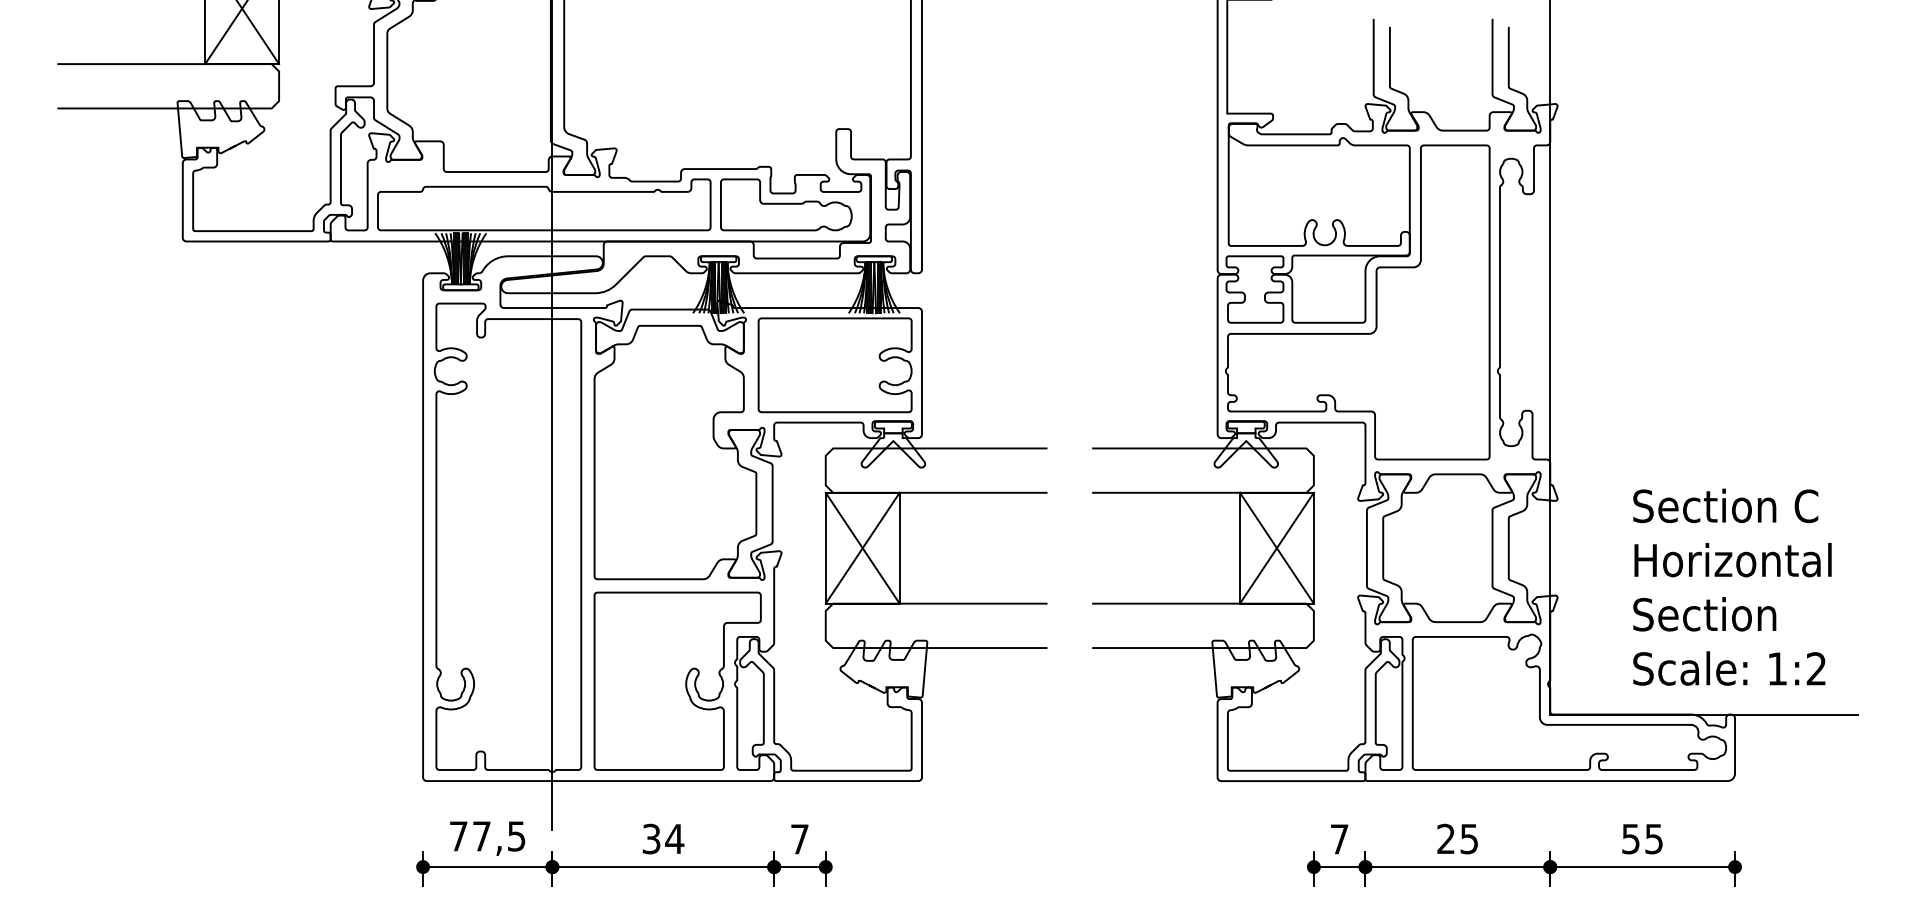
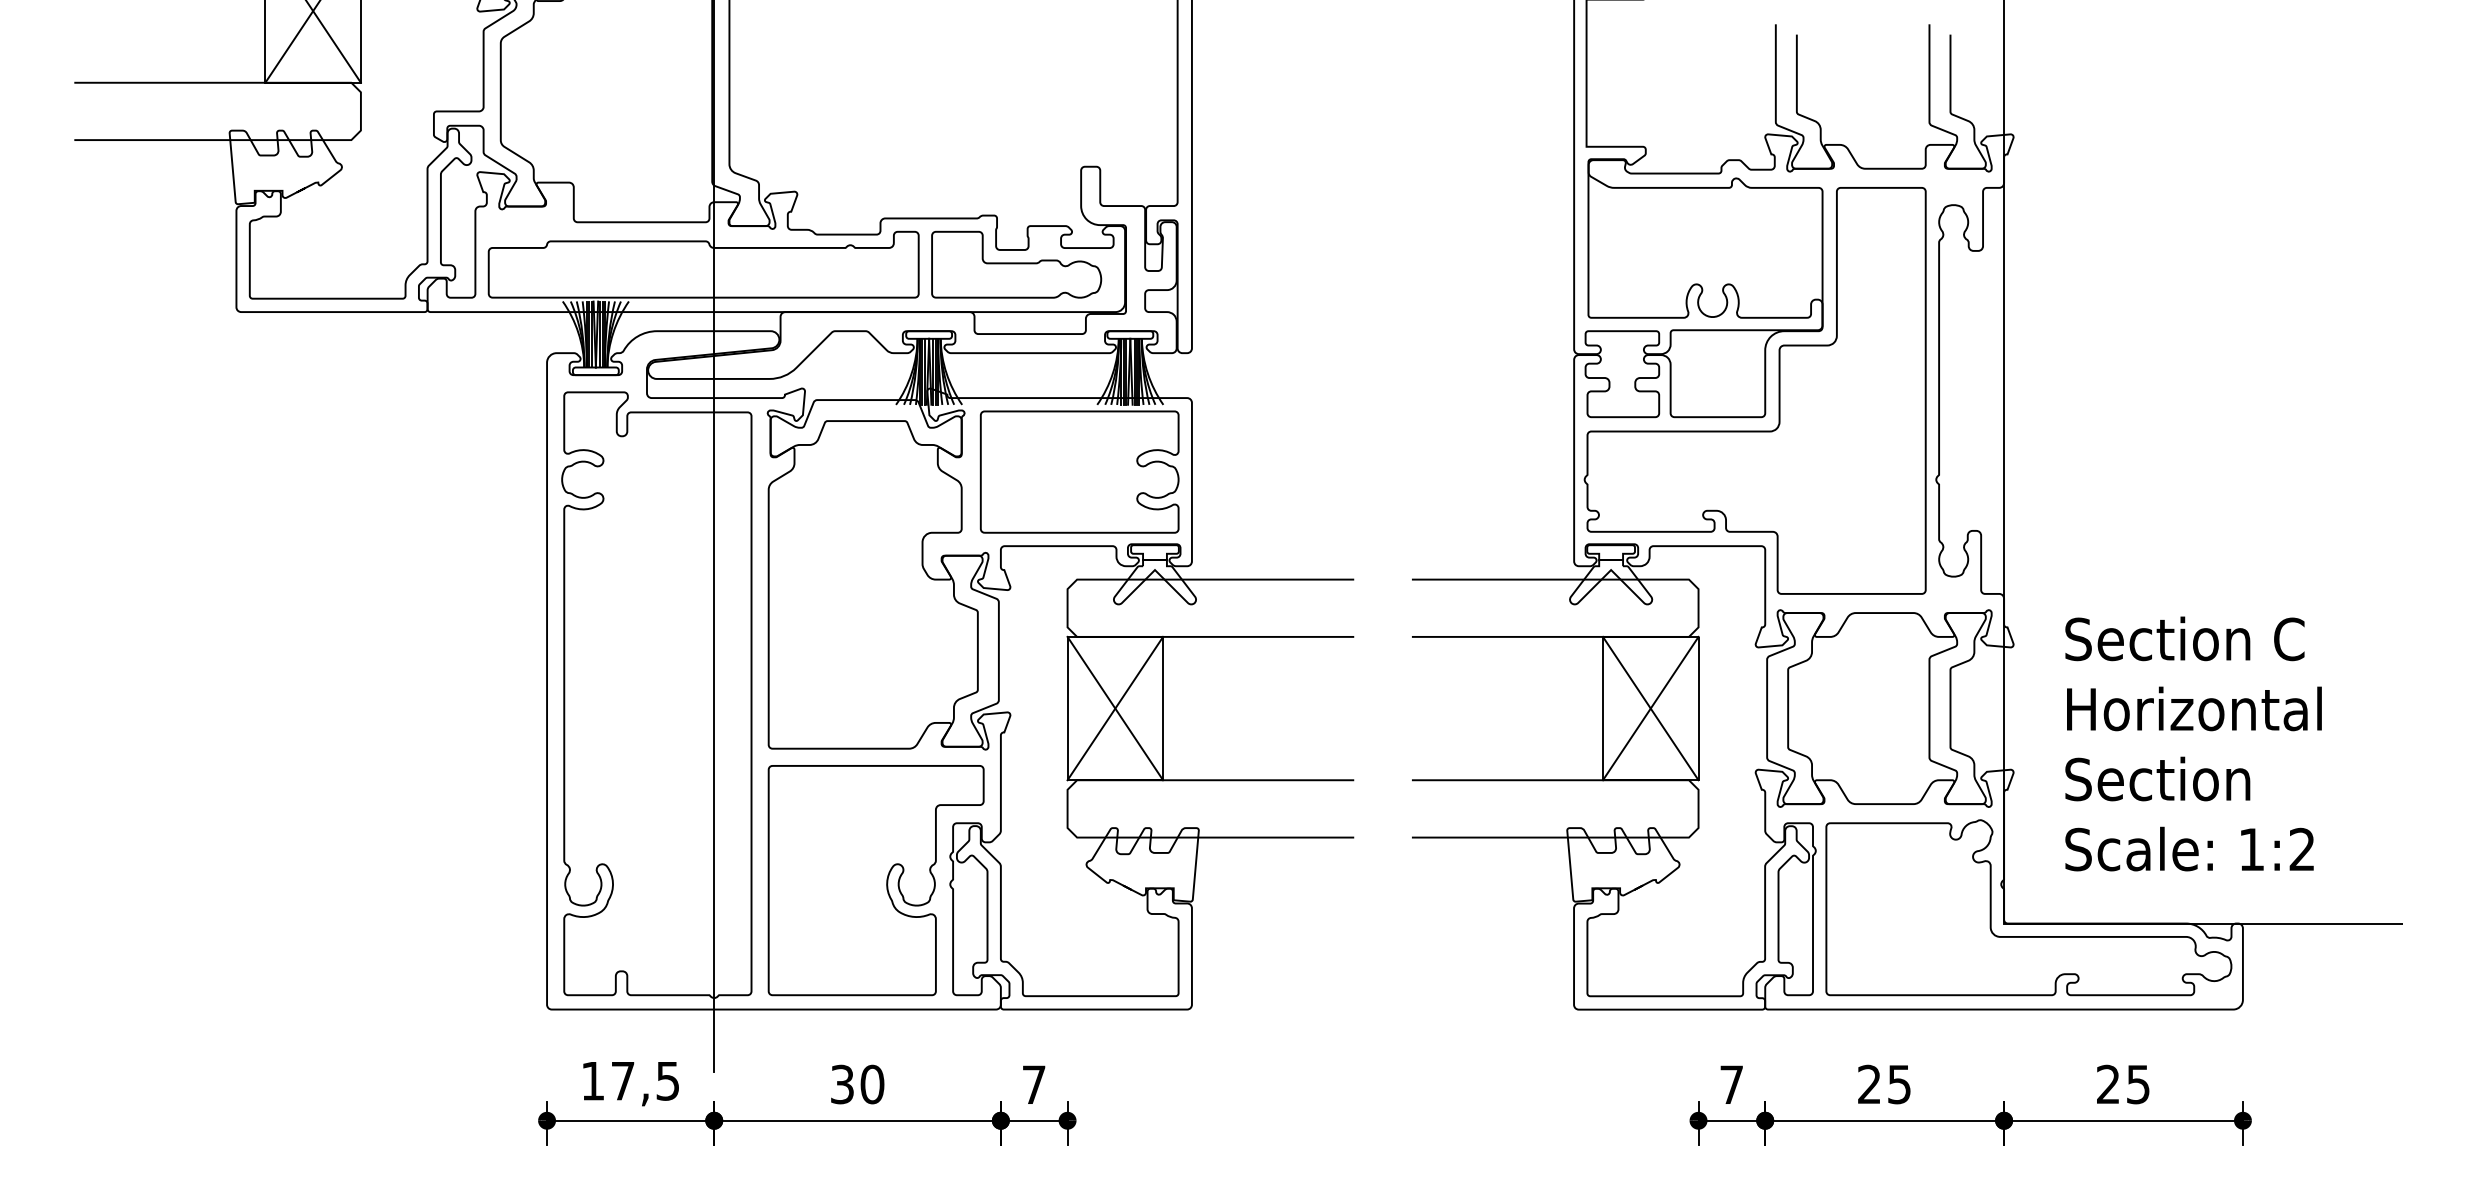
text: (1732, 586) -> (2193, 743), moved
text: (459, 836) -> (593, 1081), 77,5 -> 17,5
text: (674, 839) -> (871, 1084), 34 -> 30
text: (1631, 839) -> (2108, 1084), 55 -> 25

